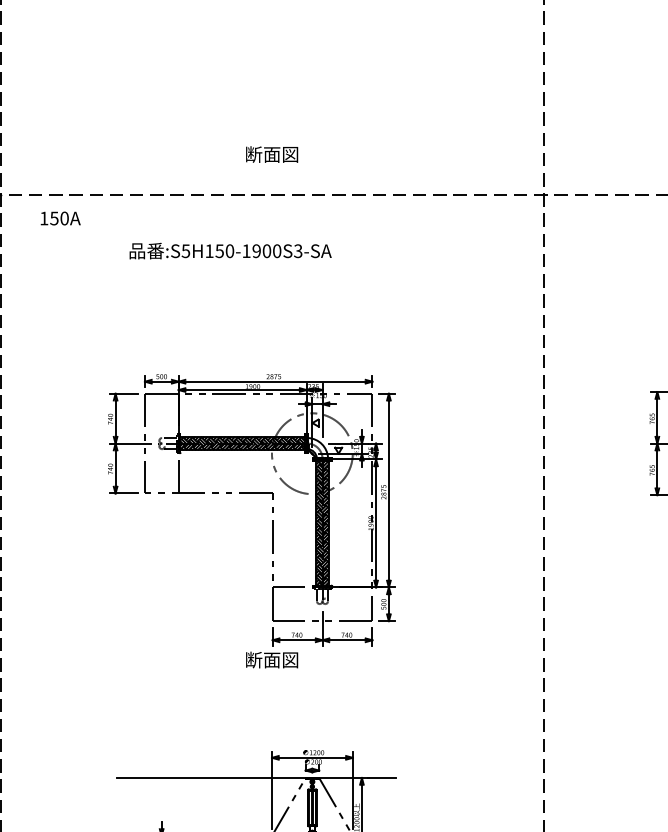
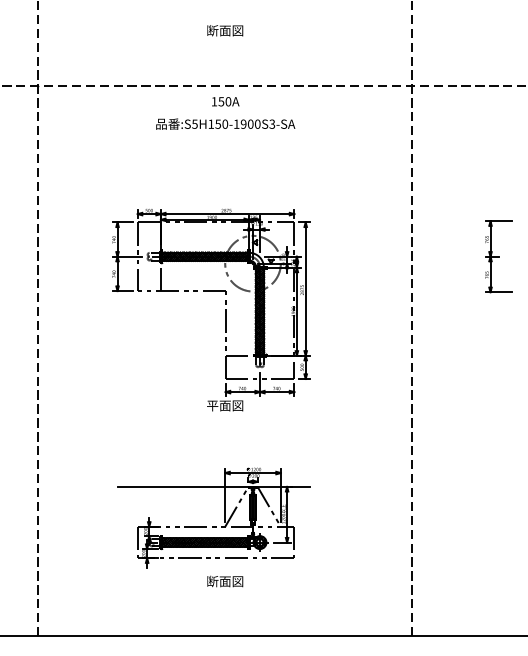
text: (272, 154) -> (225, 30), moved
text: (60, 218) -> (225, 101), moved
text: (230, 250) -> (225, 123), moved
text: (253, 659) -> (212, 405), 断面図 -> 平面図

